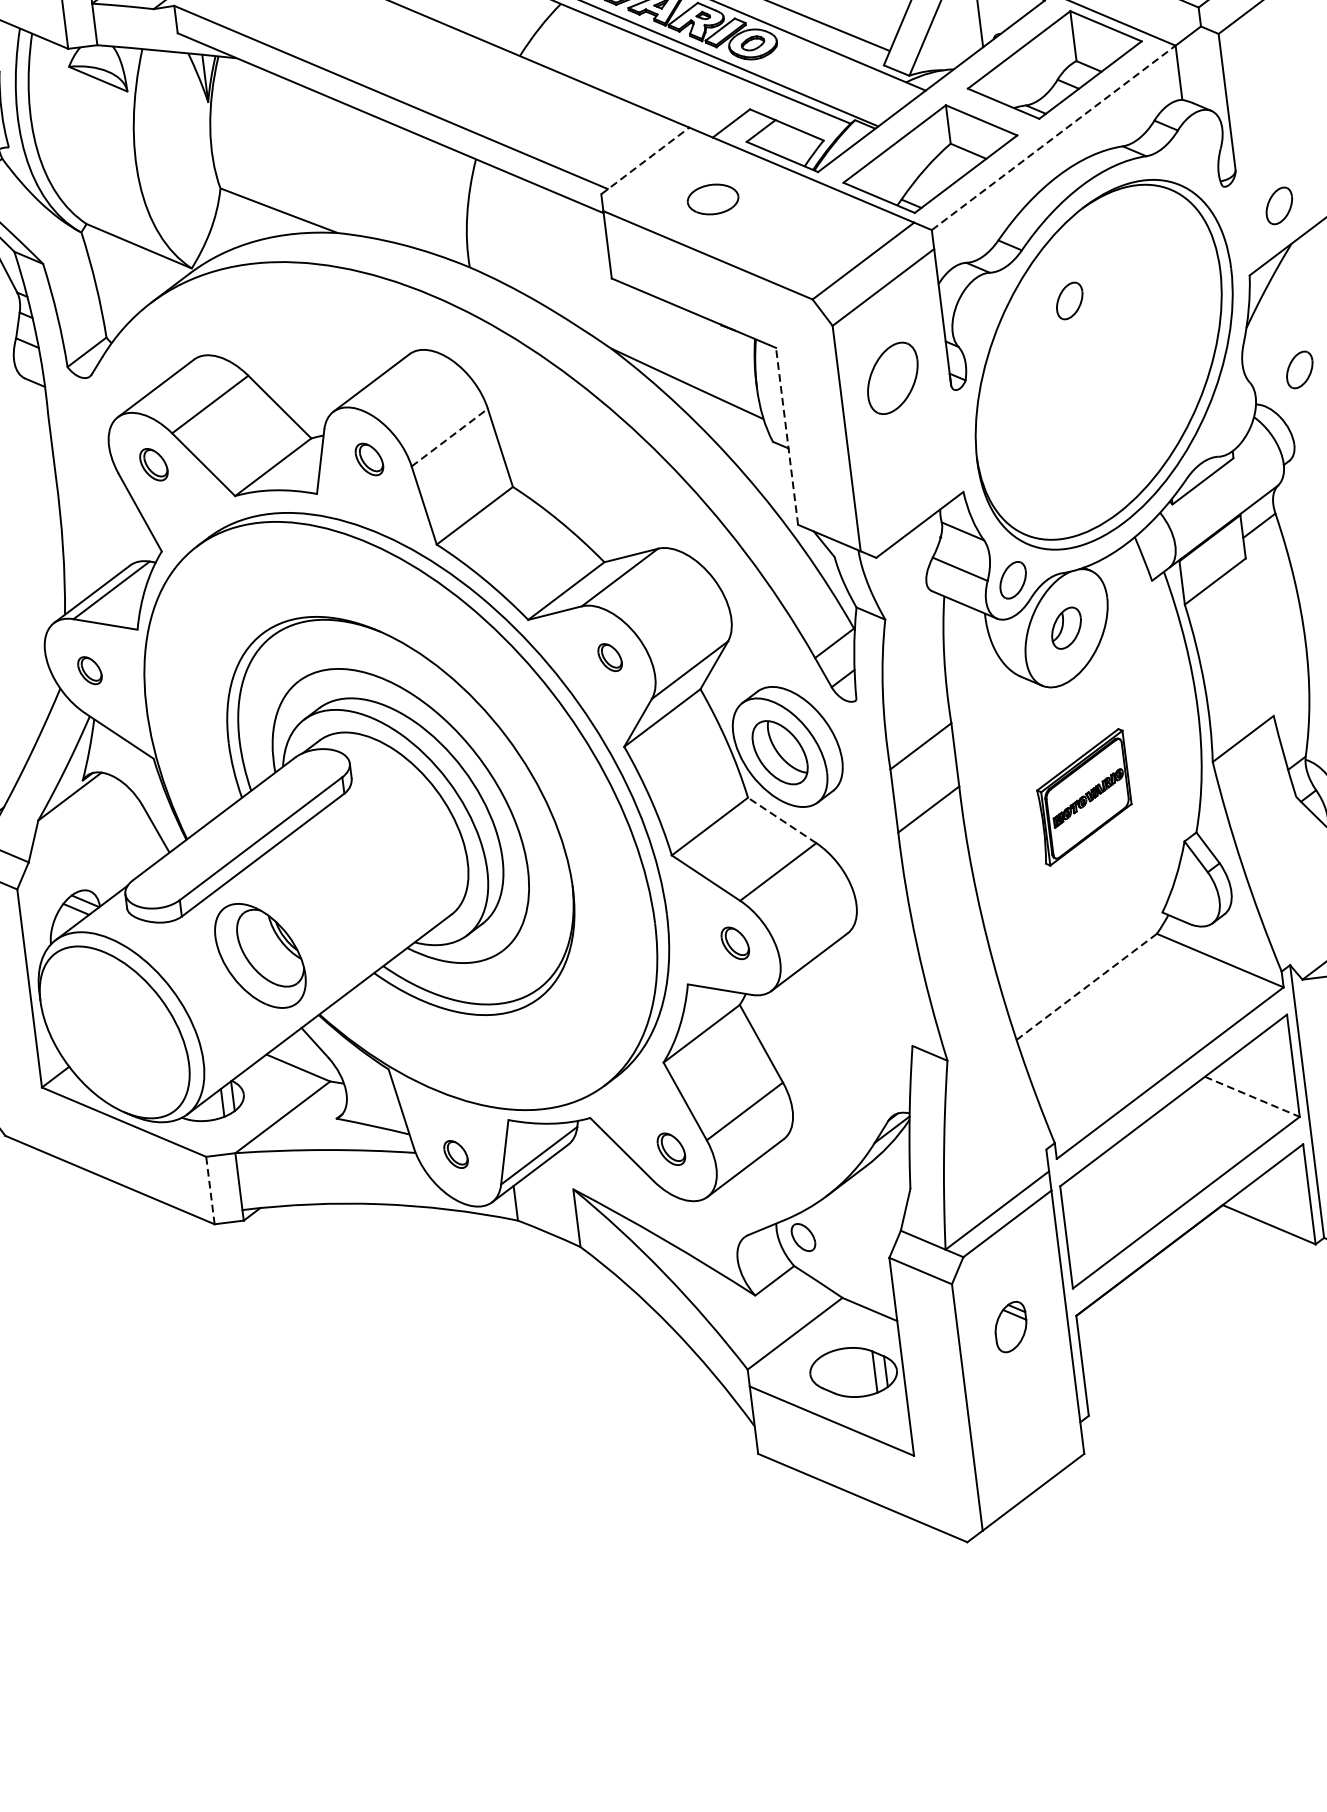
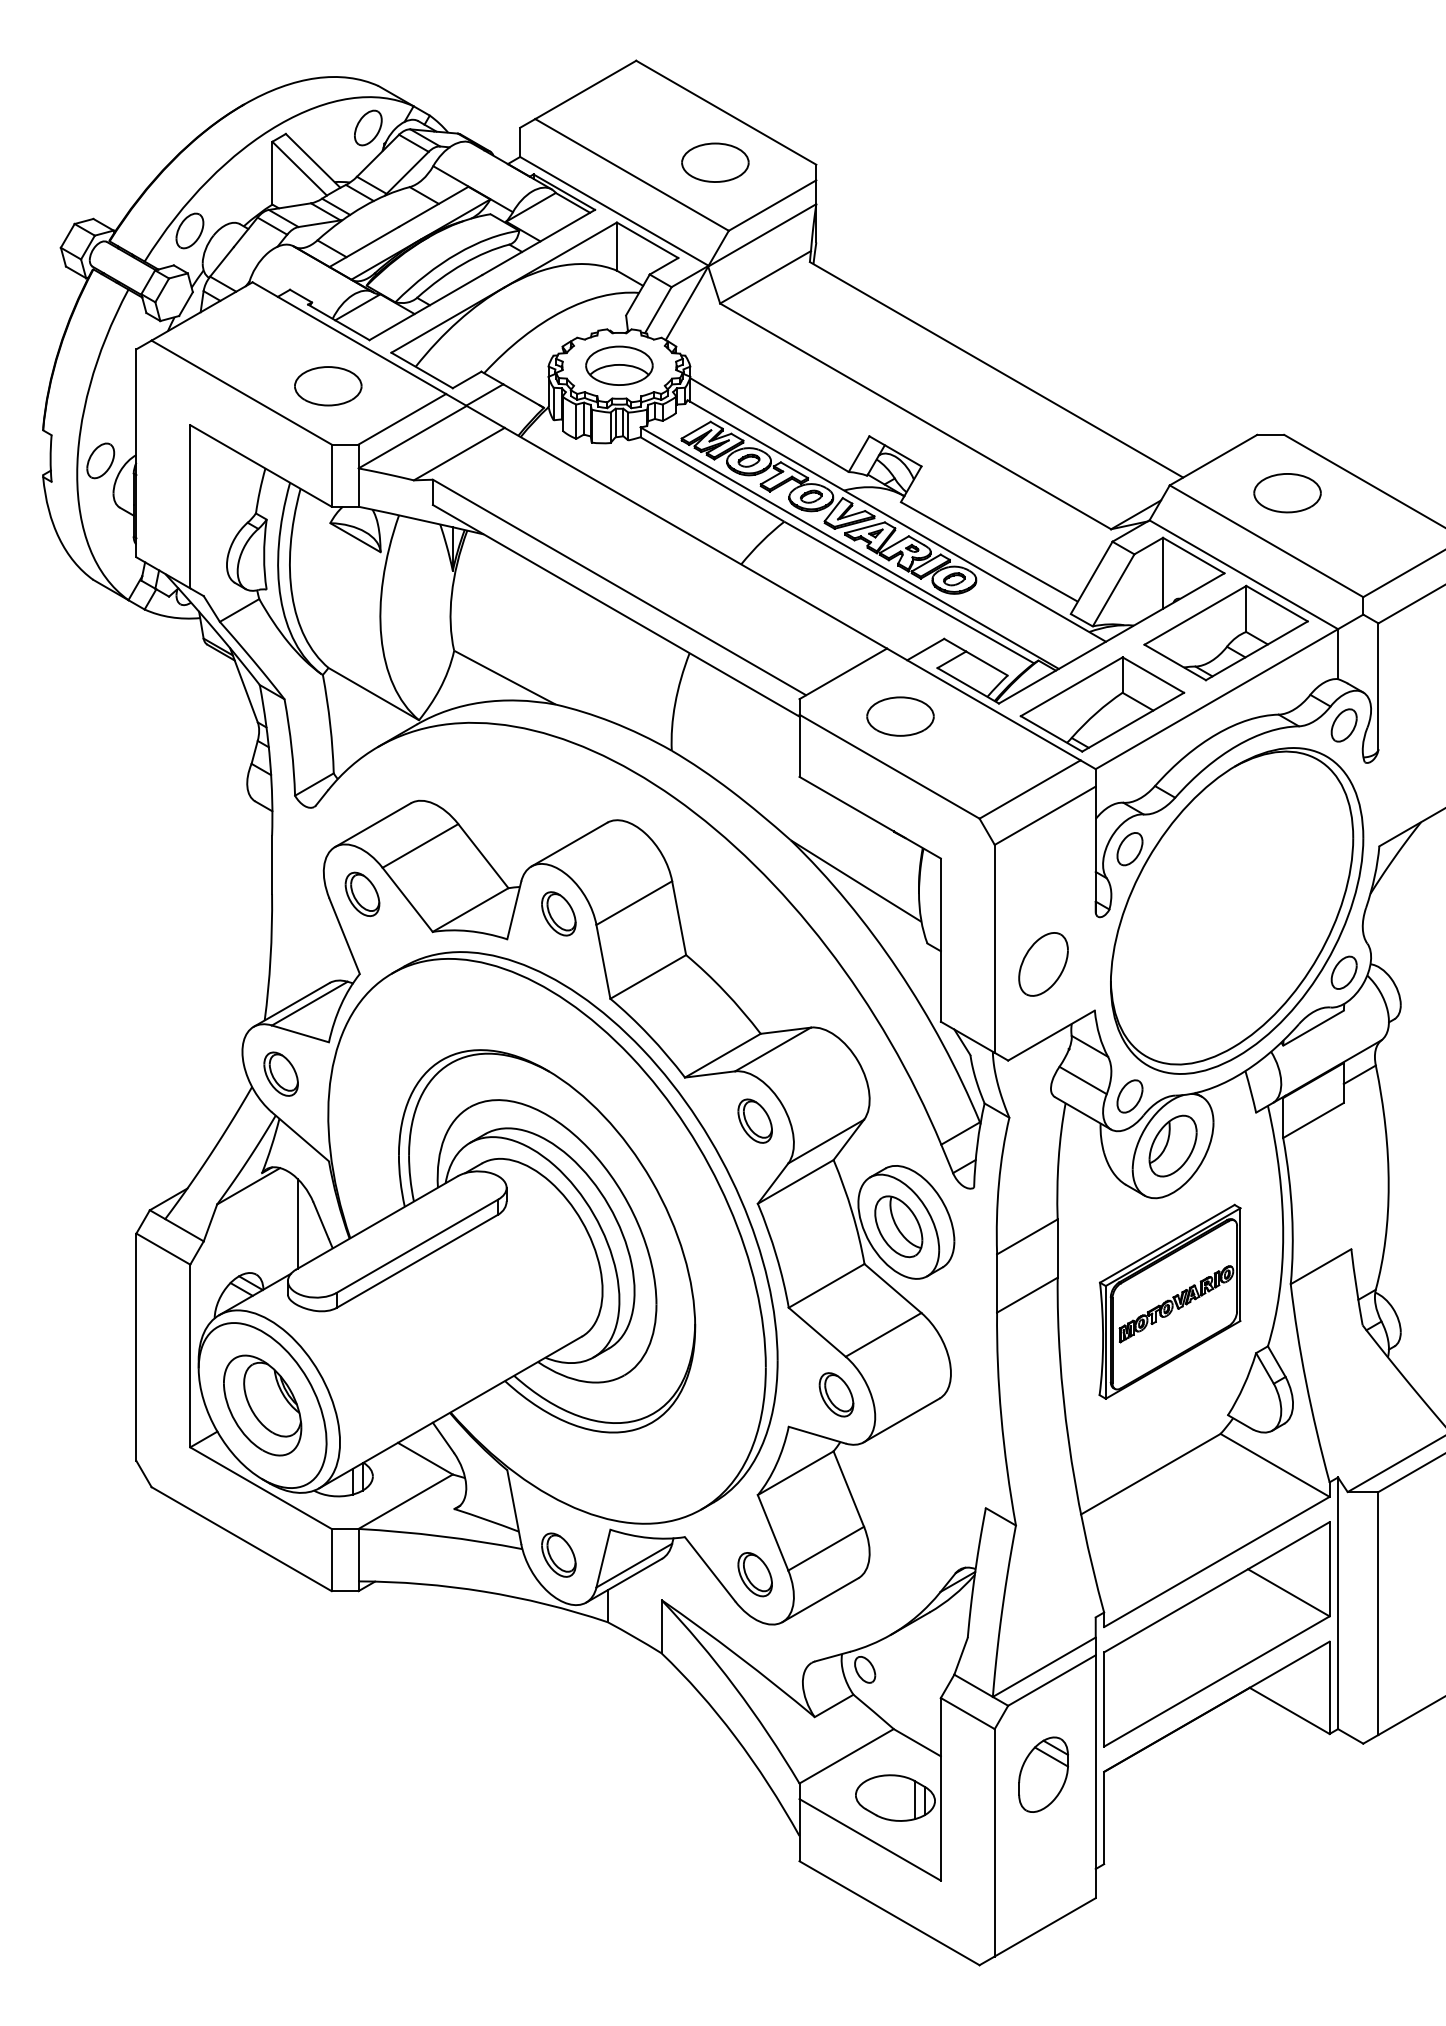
line: (1053, 138) -> (1216, 699), dashed -> solid
line: (645, 160) -> (843, 673), dashed -> solid
part: (713, 199) -> (900, 716), size x1.43
part: (1278, 206) -> (1343, 725), moved
part: (1069, 301) -> (1129, 849), moved
part: (1298, 369) -> (1343, 972), moved
part: (892, 378) -> (1043, 964), moved
line: (786, 436) -> (940, 940), dashed -> solid
line: (450, 438) -> (634, 903), dashed -> solid
part: (368, 459) -> (558, 913), size x1.43
part: (153, 463) -> (362, 893), size x1.43
part: (1065, 627) -> (1172, 1145), size x1.67
part: (609, 657) -> (754, 1120), size x1.67
part: (89, 670) -> (280, 1073), size x1.67
part: (1083, 797) -> (1169, 1301), size x1.67
line: (781, 820) -> (892, 1288), dashed -> solid
line: (129, 830) -> (298, 1223), added
part: (735, 942) -> (836, 1394), size x1.43
part: (260, 955) -> (262, 1405), moved
line: (1086, 987) -> (1150, 1474), dashed -> solid
line: (1253, 1097) -> (1289, 1593), dashed -> solid
part: (670, 1149) -> (754, 1574), size x1.43
part: (455, 1153) -> (558, 1554), size x1.67
line: (210, 1189) -> (331, 1559), dashed -> solid
part: (1010, 1326) -> (1043, 1774), size x1.67

